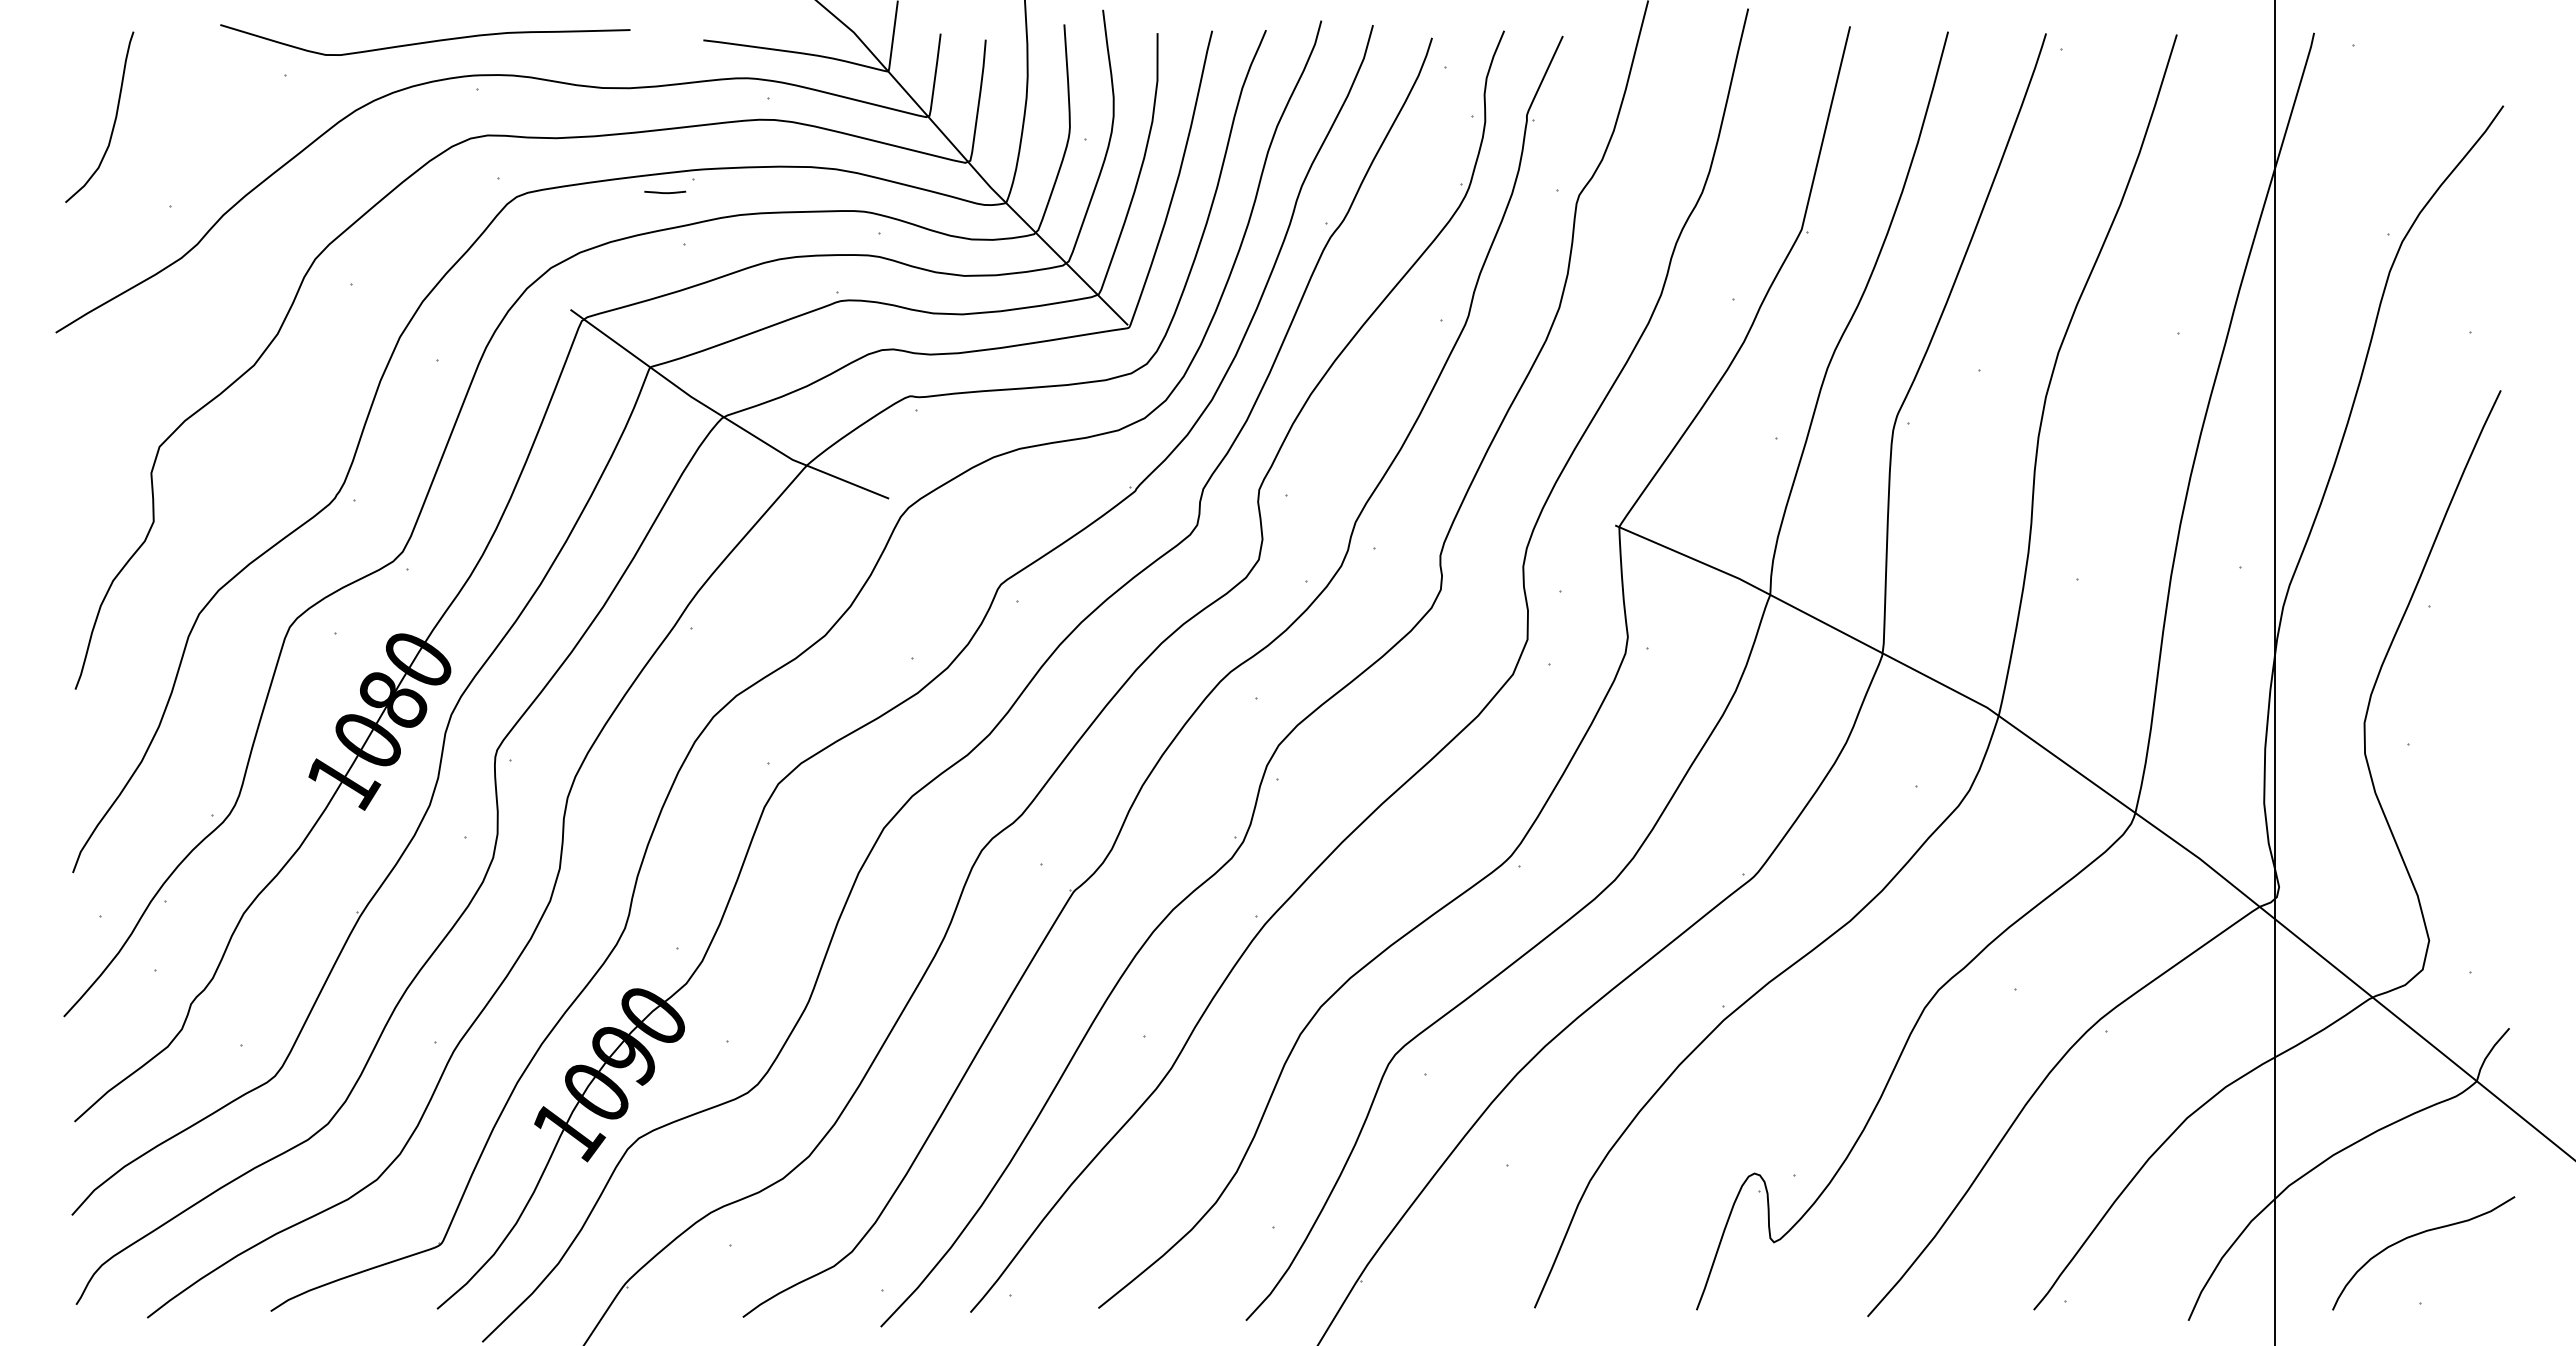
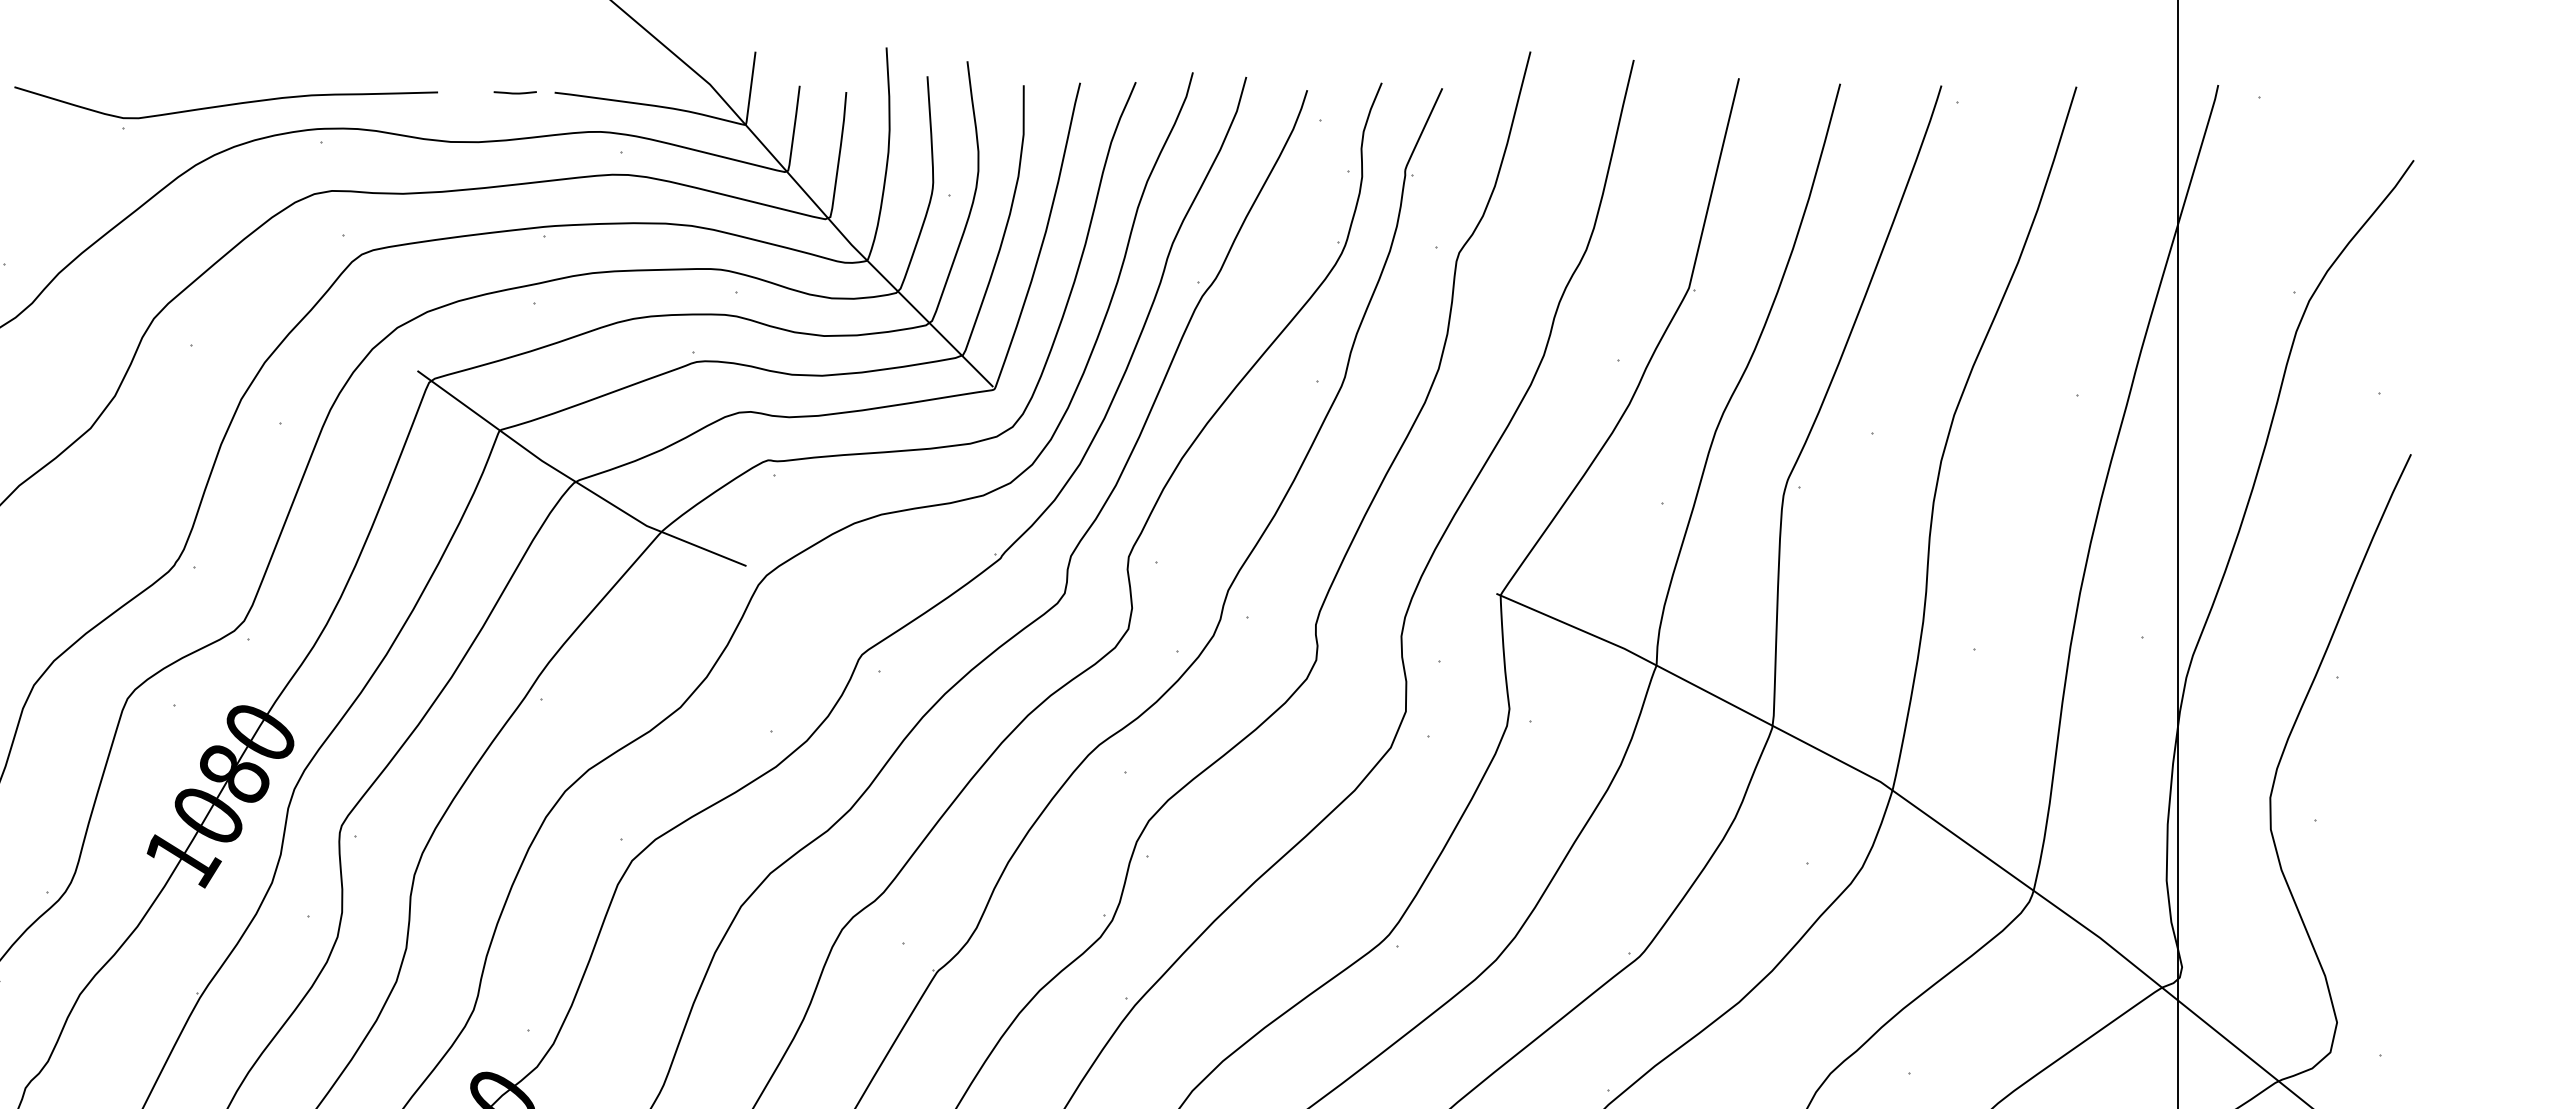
curve: (425, 41) -> (226, 104), moved
curve: (665, 192) -> (515, 92), moved

